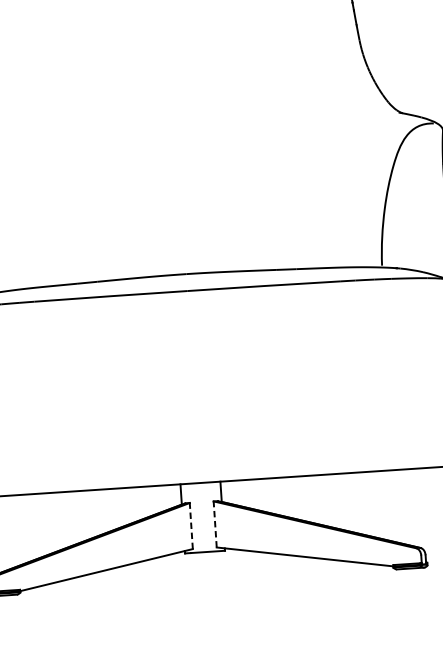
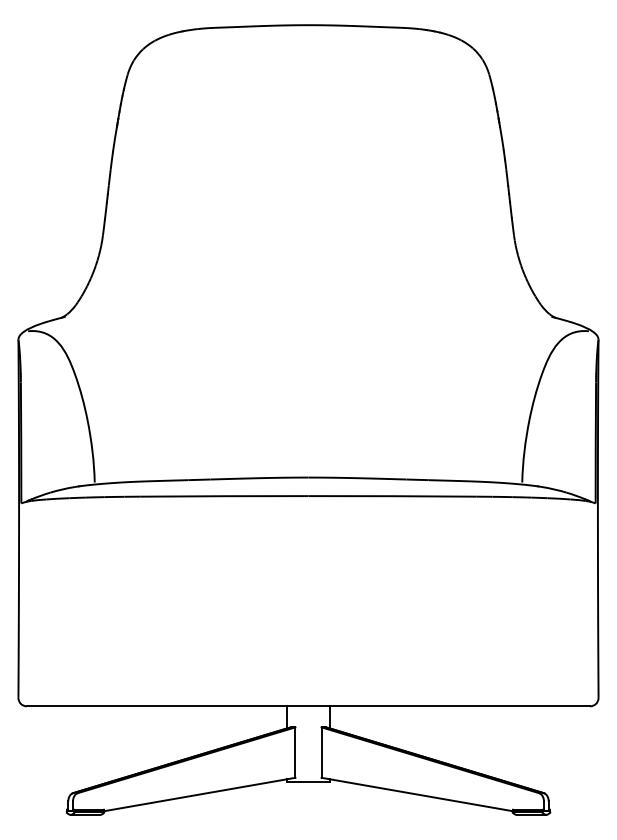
line: (215, 524) -> (321, 752), dashed -> solid
line: (191, 525) -> (295, 752), dashed -> solid

